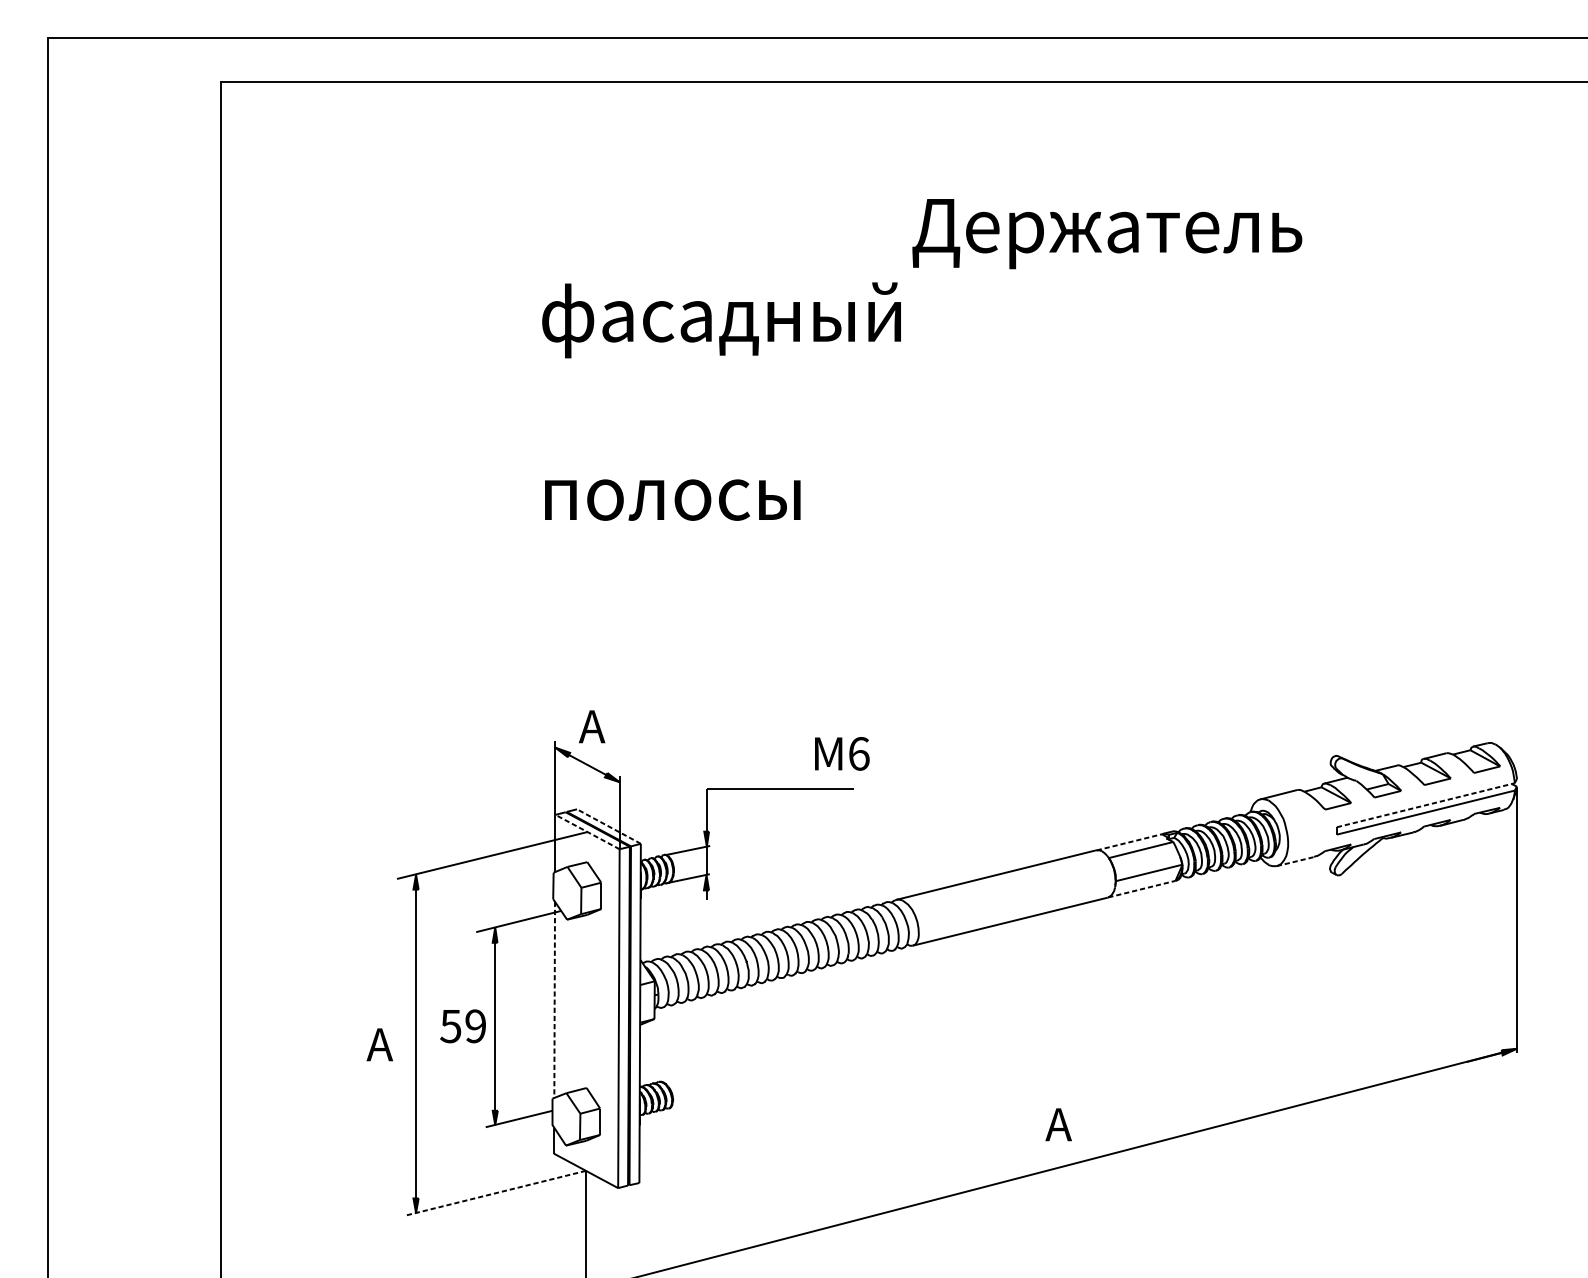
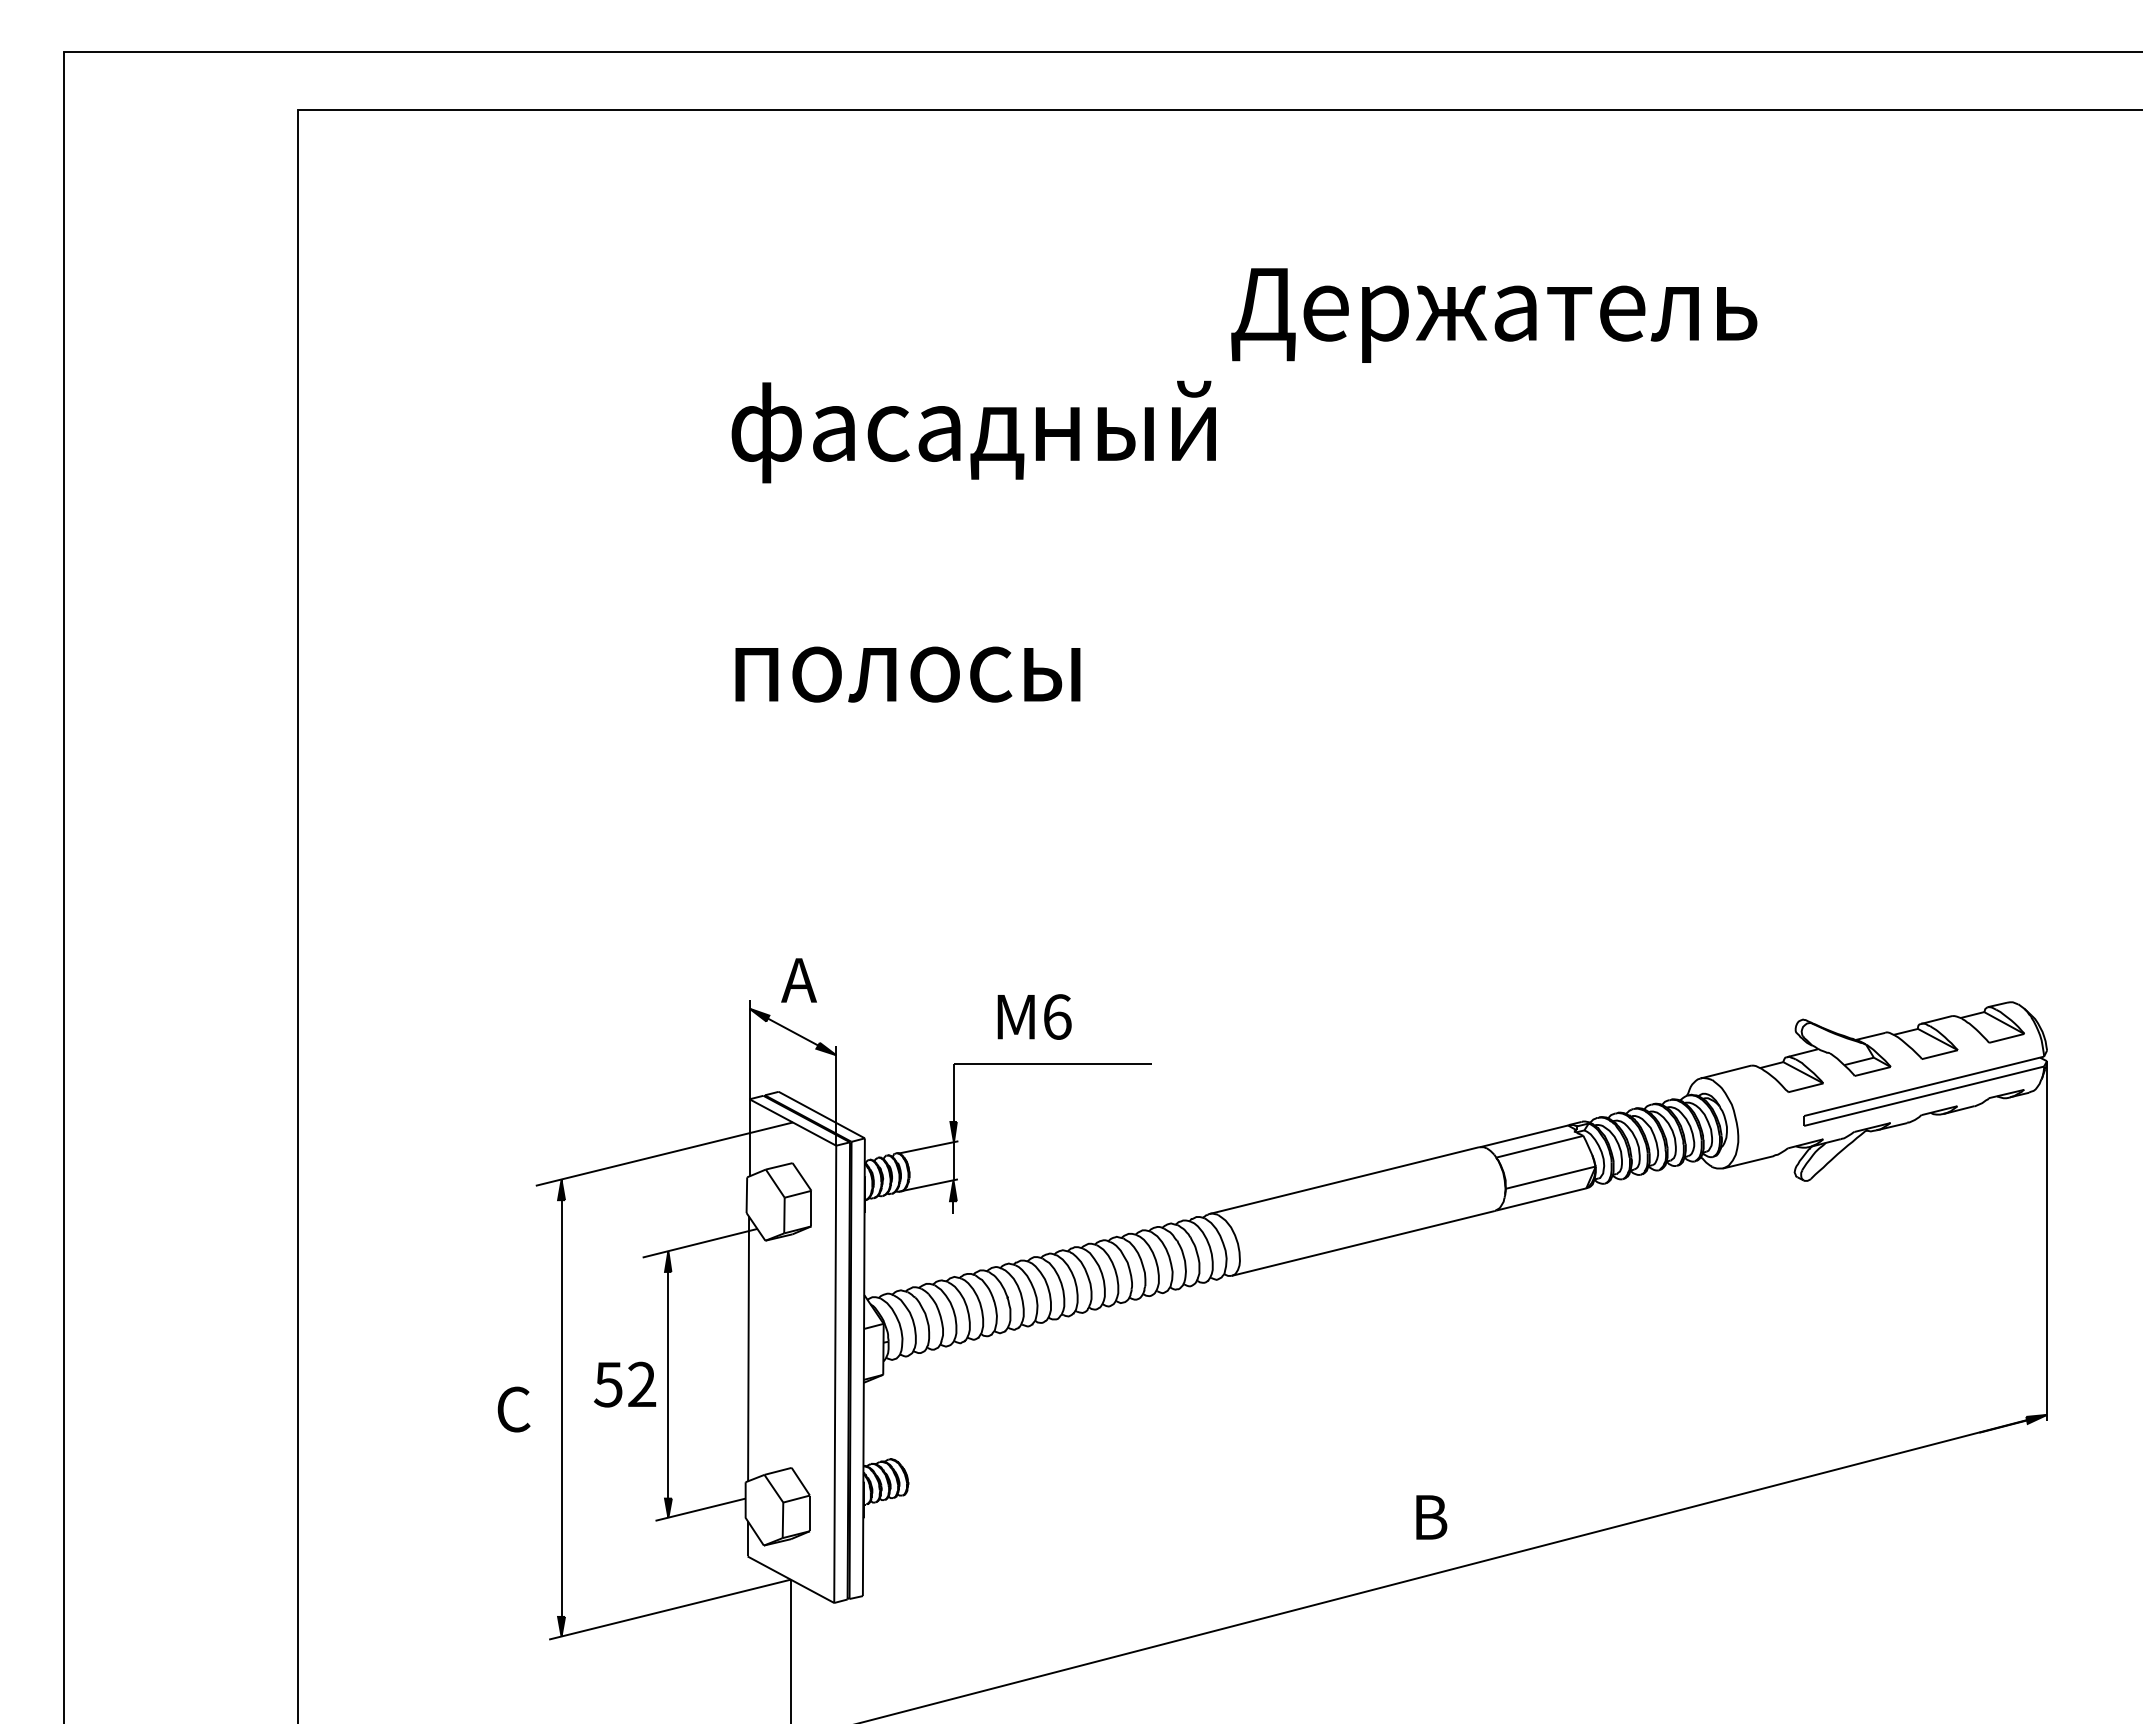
text: (842, 753) -> (1034, 1016), moved
line: (1426, 805) -> (1924, 1086), dashed -> solid
line: (608, 826) -> (821, 1115), dashed -> solid
line: (587, 832) -> (792, 1122), dashed -> solid
line: (1129, 842) -> (1524, 1136), dashed -> solid
line: (1295, 861) -> (1748, 1162), dashed -> solid
line: (1143, 889) -> (1542, 1199), dashed -> solid
line: (554, 1000) -> (748, 1349), dashed -> solid
text: (476, 1026) -> (642, 1384), 59 -> 52
text: (379, 1044) -> (512, 1409), А -> C
text: (1058, 1124) -> (1428, 1517), А -> B
line: (496, 1192) -> (670, 1609), dashed -> solid

